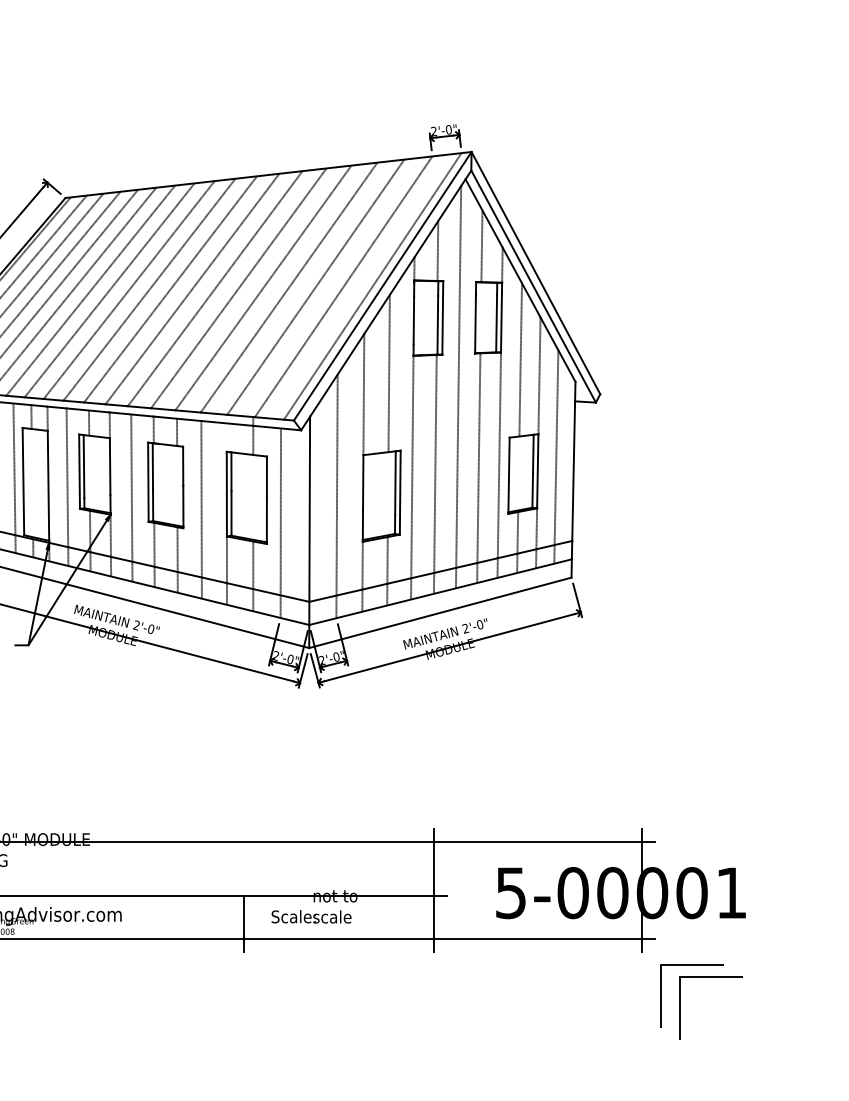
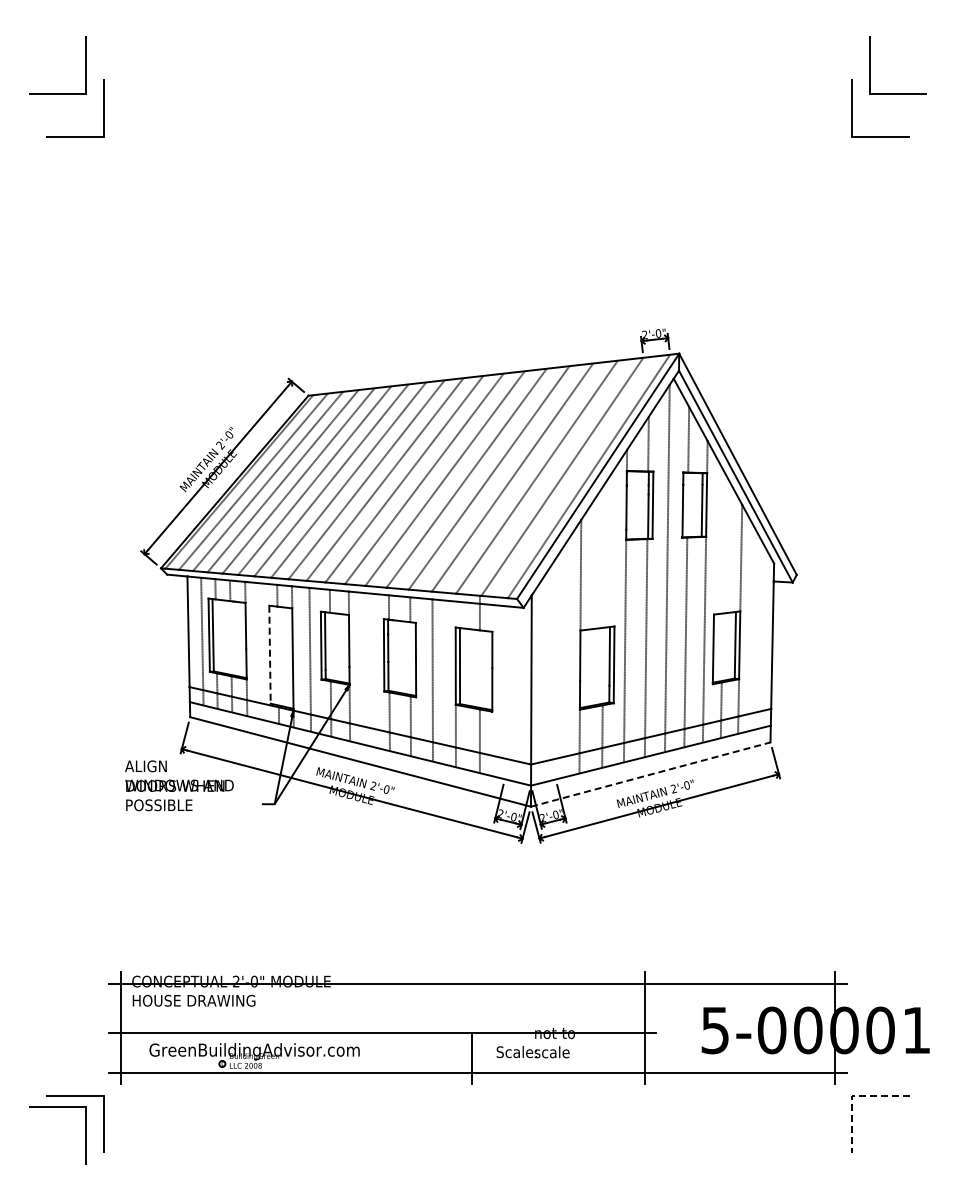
line: (520, 359) -> (723, 543), removed
line: (388, 372) -> (603, 555), removed
line: (556, 456) -> (756, 631), removed
line: (14, 478) -> (261, 651), removed
line: (23, 482) -> (270, 655), solid -> dashed
line: (337, 495) -> (556, 667), removed
line: (131, 497) -> (368, 669), removed
line: (280, 522) -> (504, 692), removed
line: (440, 612) -> (650, 774), solid -> dashed
line: (661, 964) -> (852, 1095), solid -> dashed
line: (681, 1008) -> (870, 1135), removed

